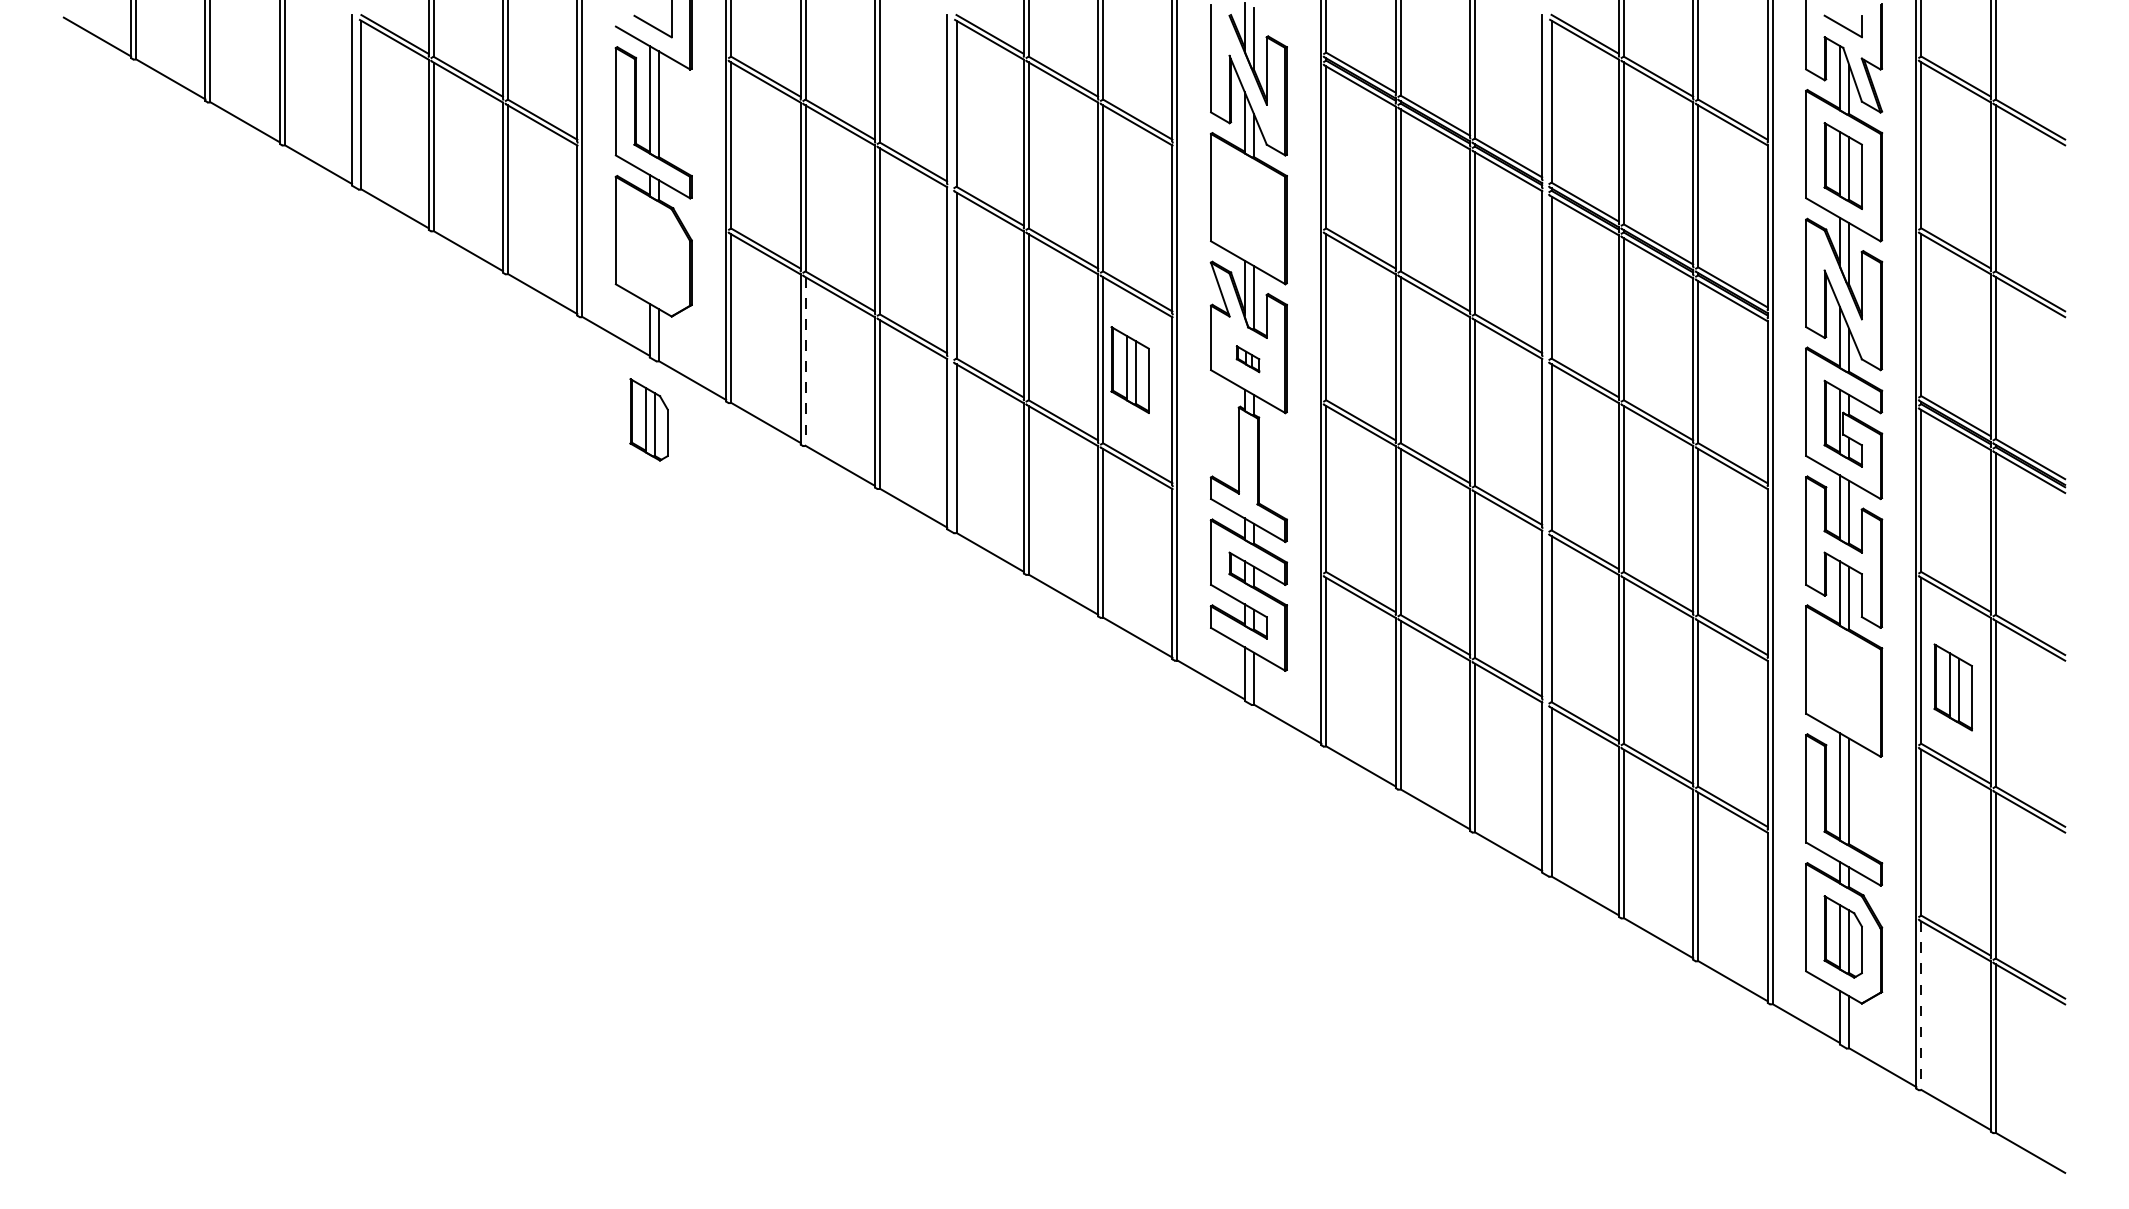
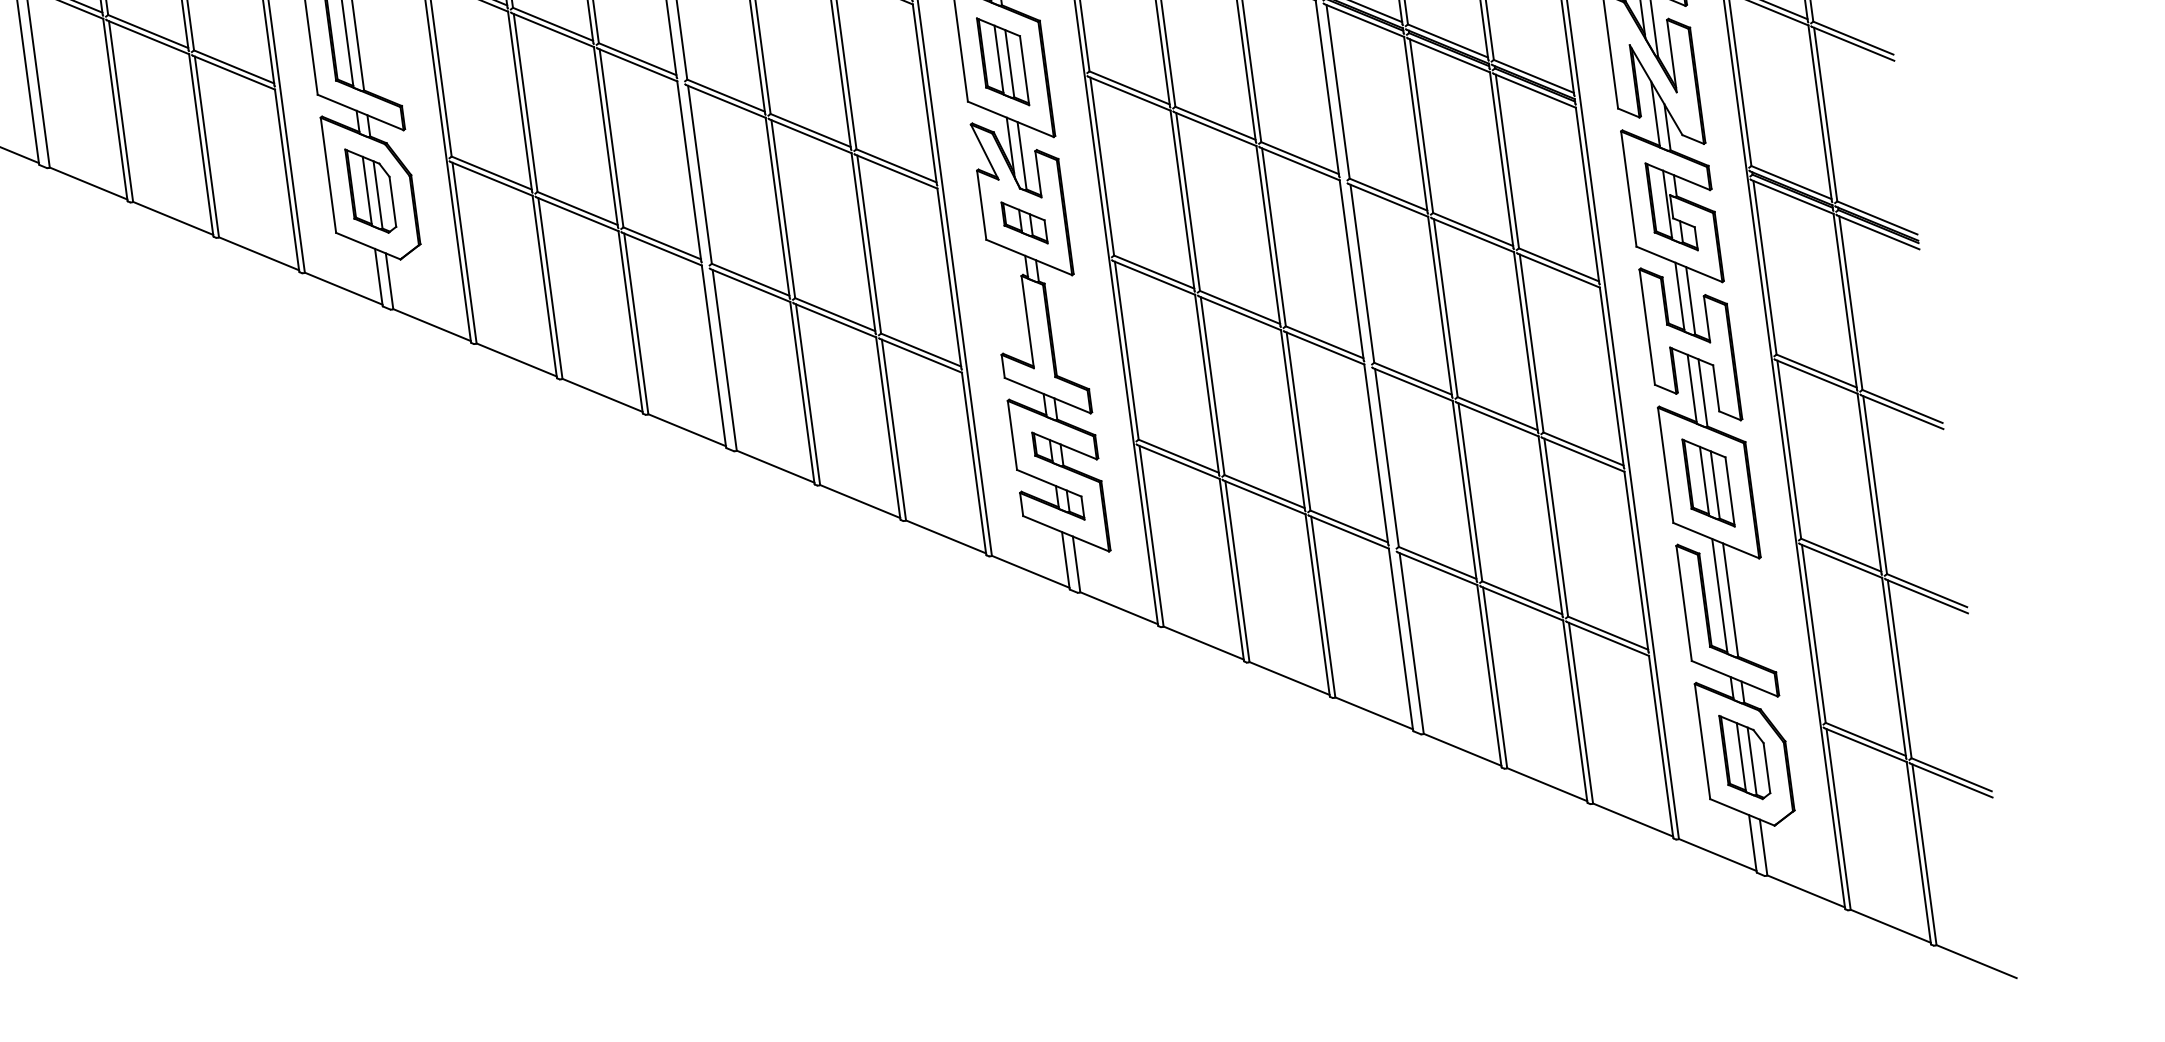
part: (1247, 358) -> (1023, 222), size x1.67
line: (805, 362) -> (550, 289), dashed -> solid
part: (1129, 369) -> (1002, 61), moved
part: (648, 419) -> (370, 190), moved
part: (1952, 687) -> (1707, 483), moved
line: (1921, 1006) -> (1838, 820), dashed -> solid

